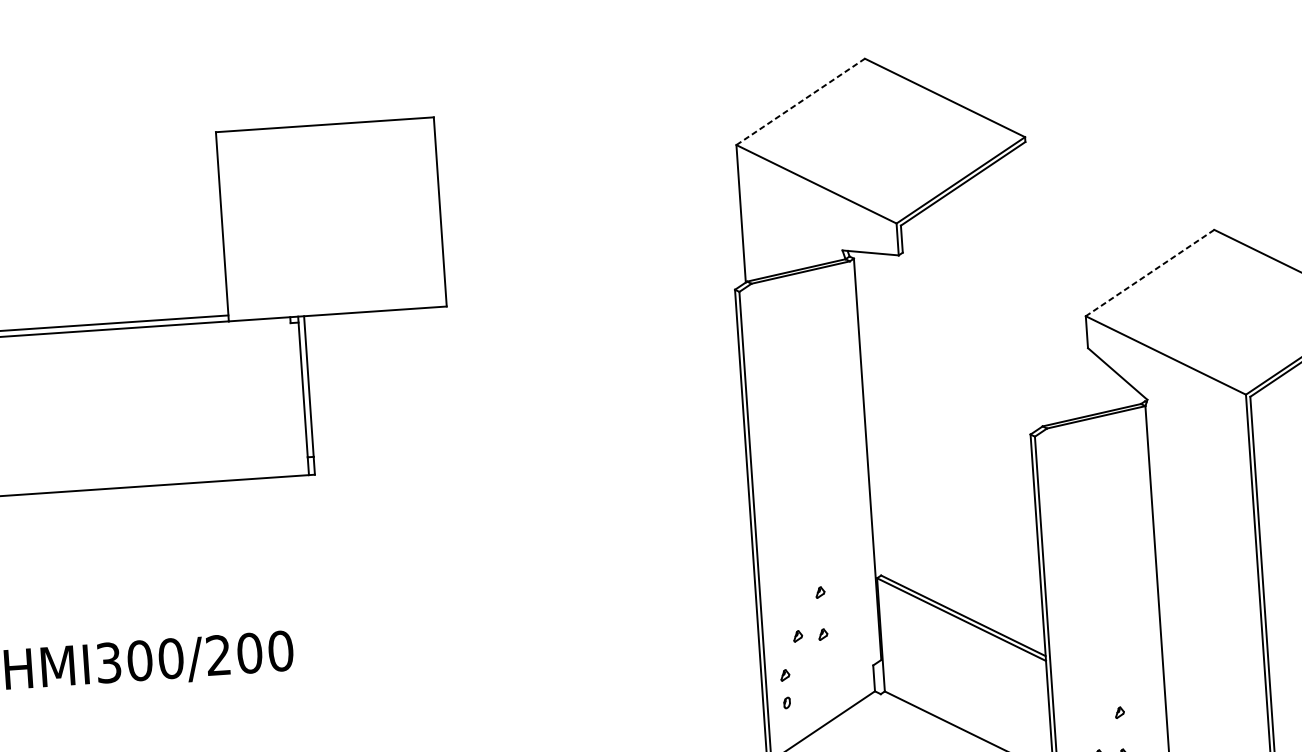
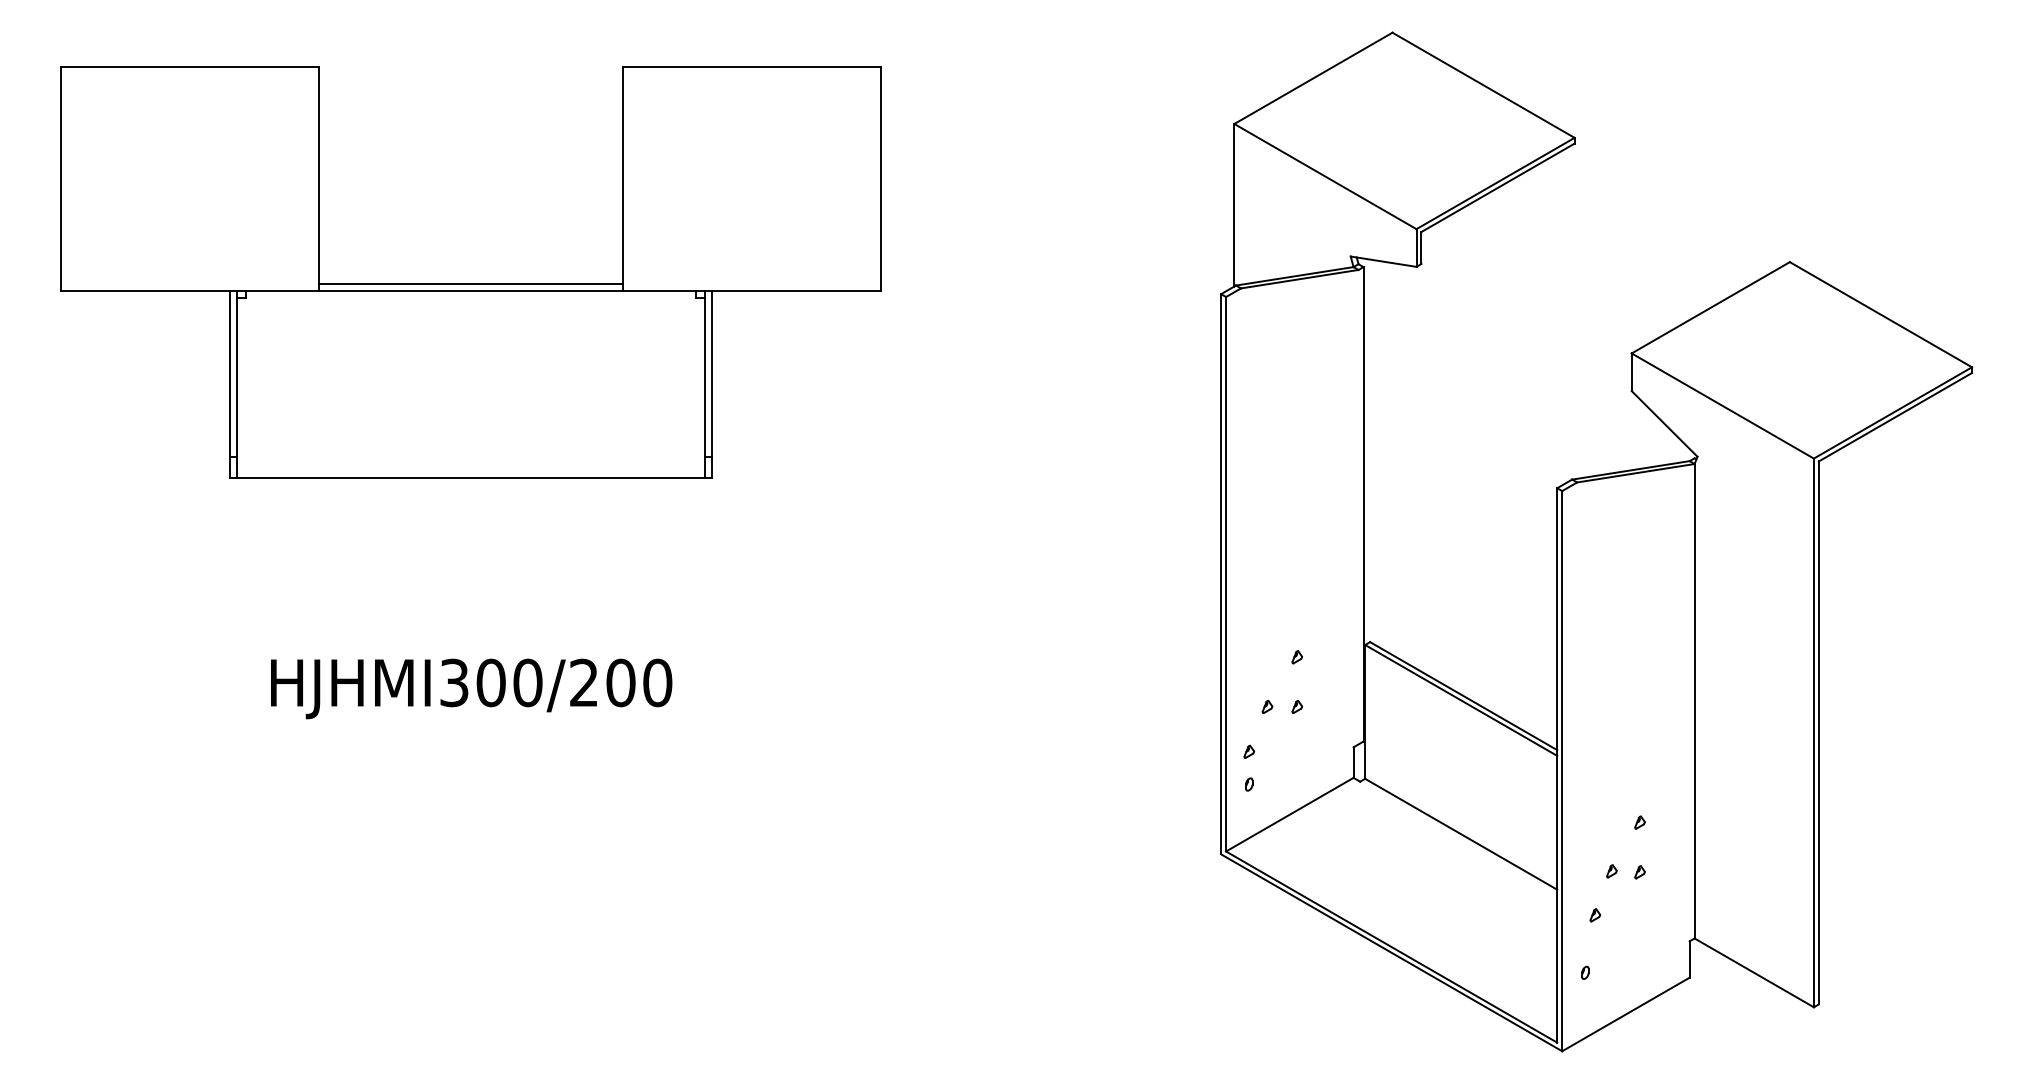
line: (800, 102) -> (1313, 78), dashed -> solid
line: (1149, 273) -> (1710, 308), dashed -> solid

